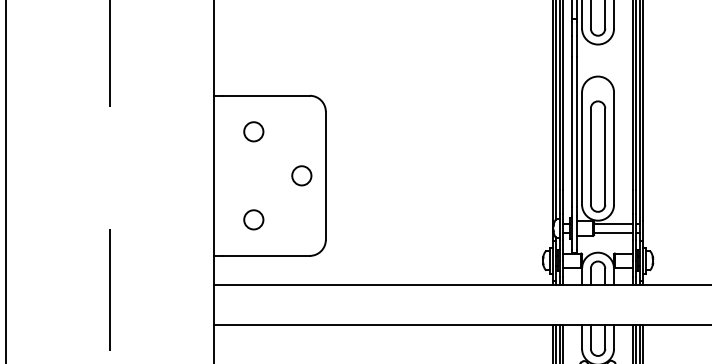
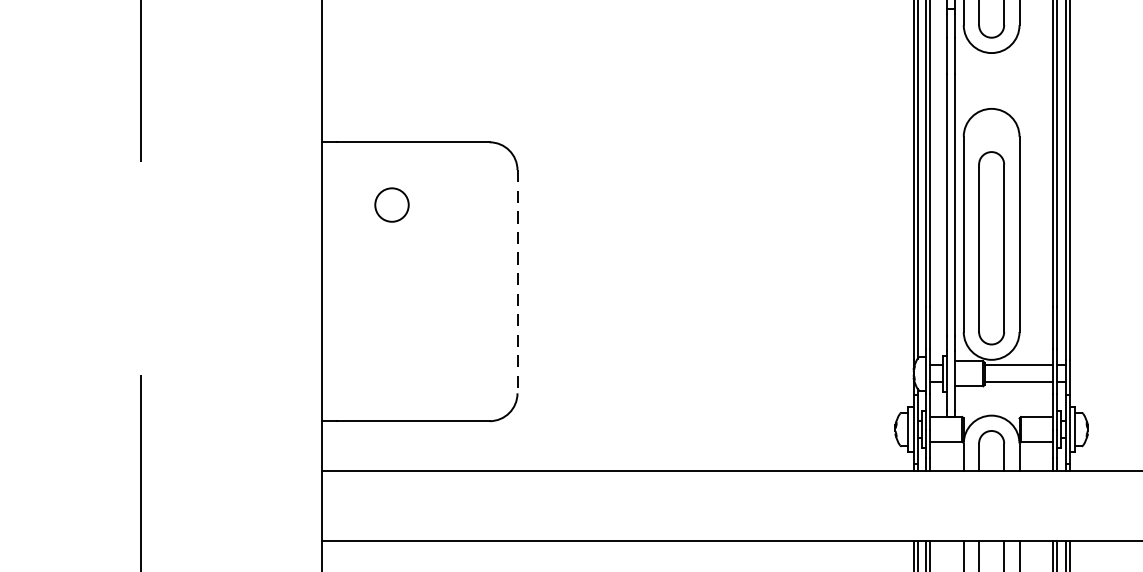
circle: (301, 175) -> (475, 281), removed
line: (325, 176) -> (516, 282), solid -> dashed
circle: (253, 219) -> (391, 357), removed

